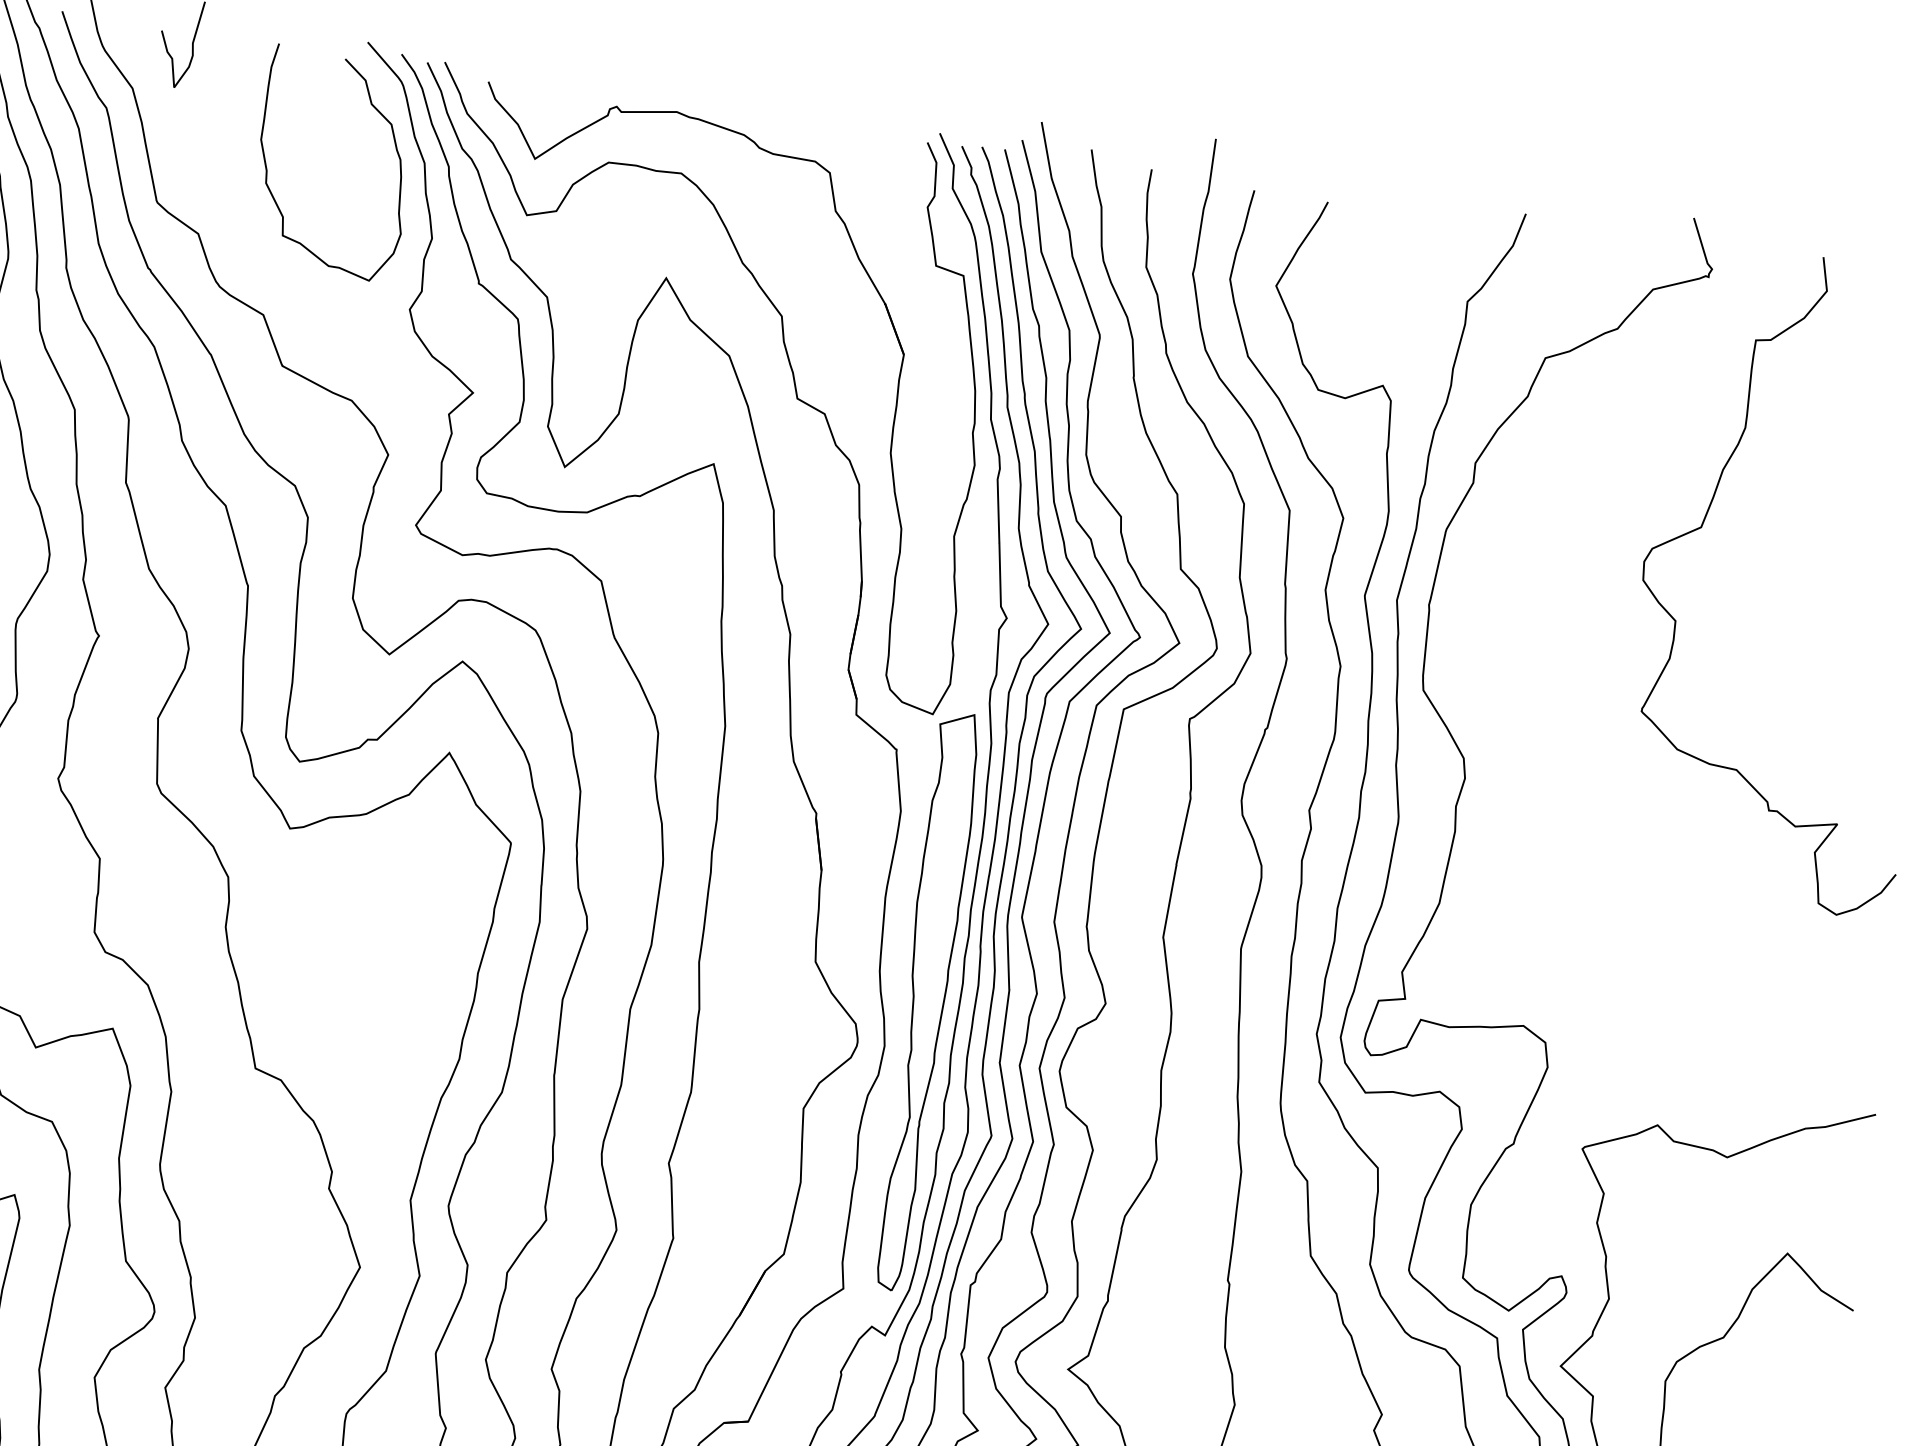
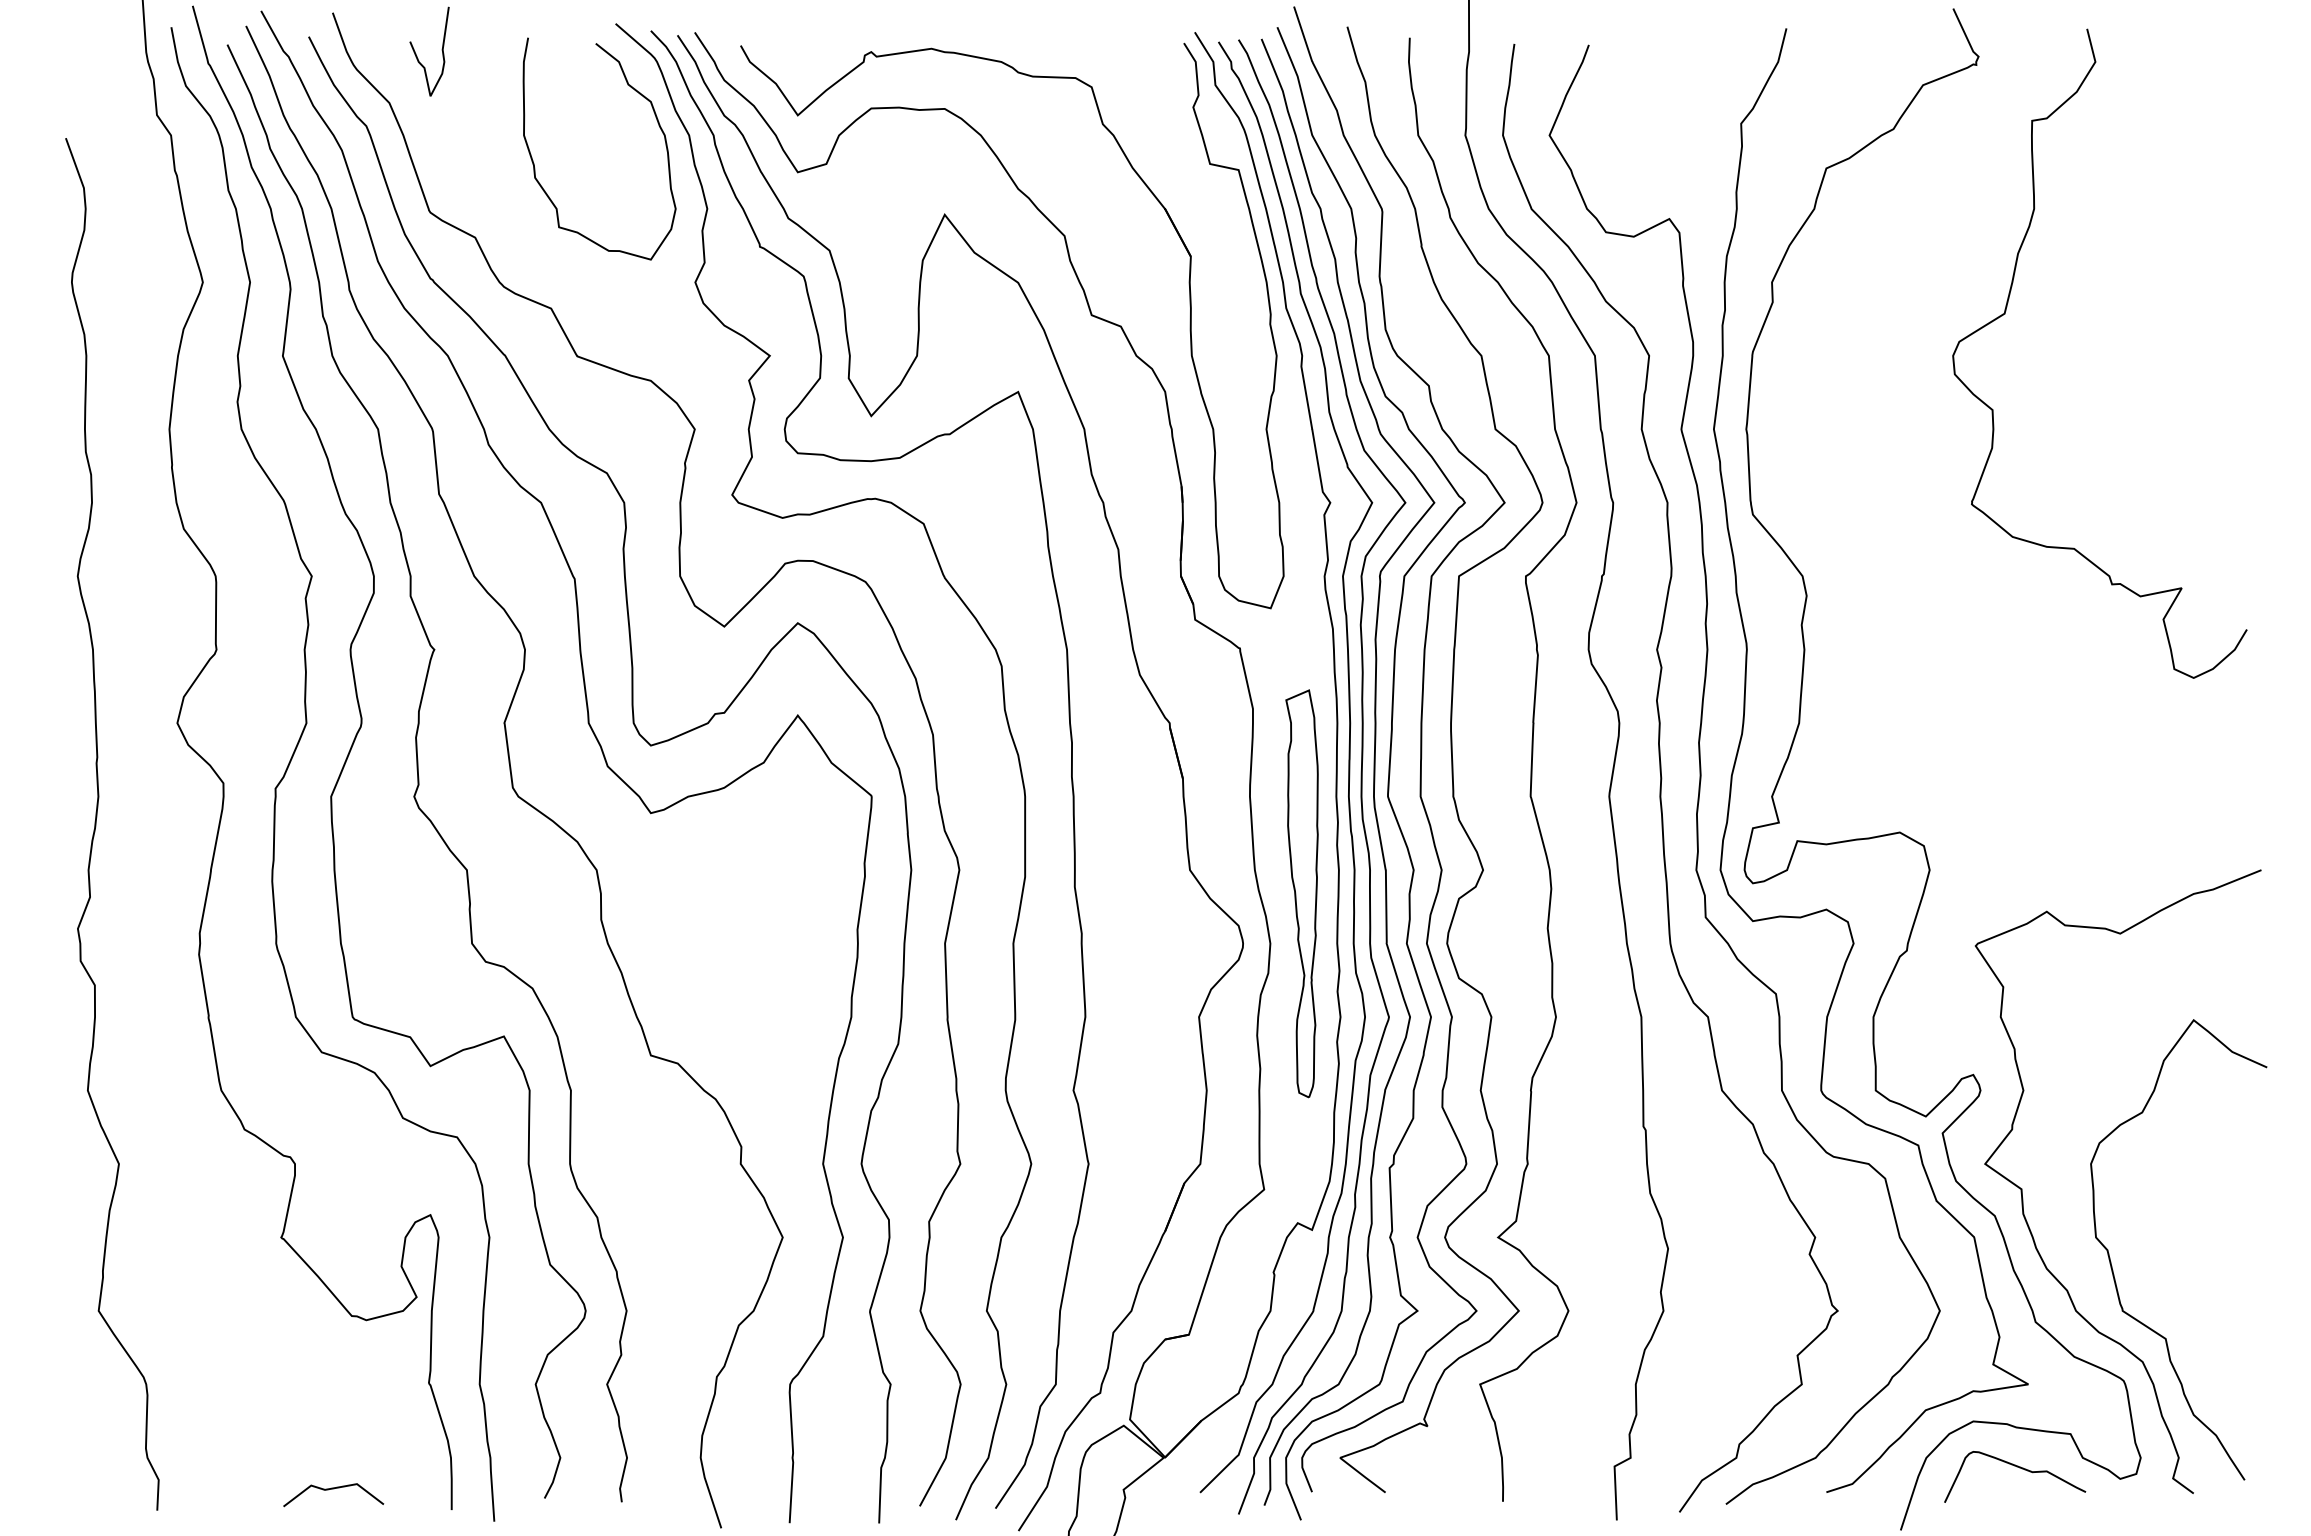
part: (922, 1000) -> (1301, 893), size x0.7

